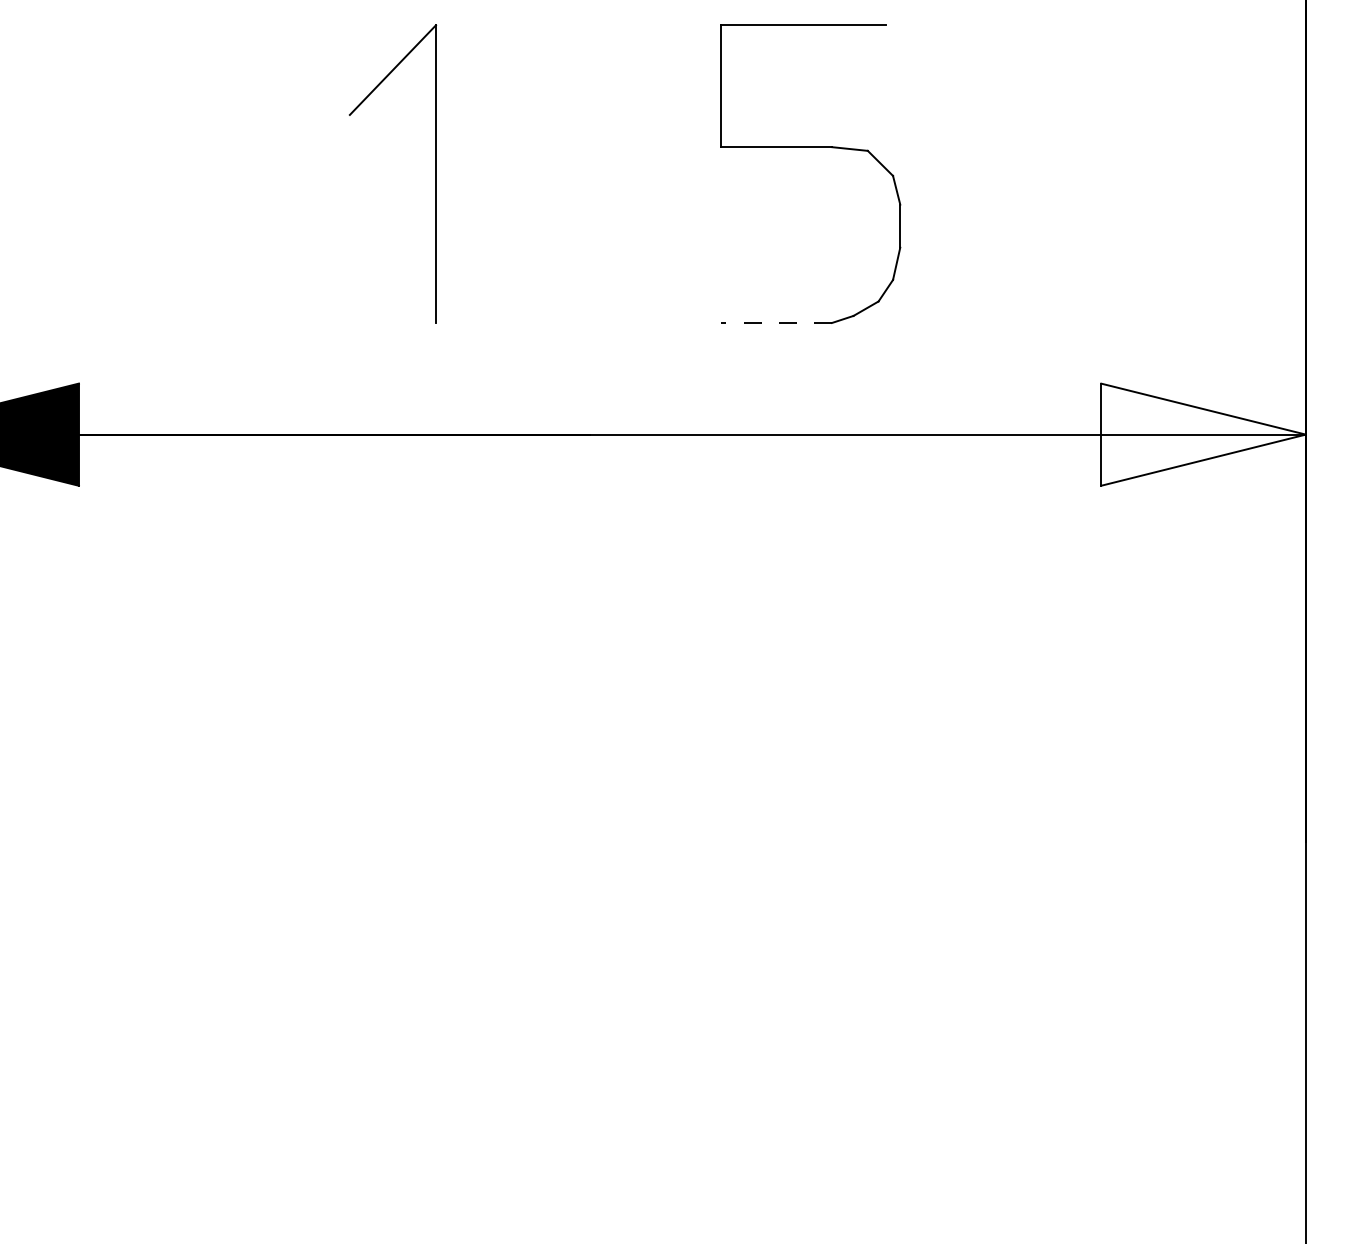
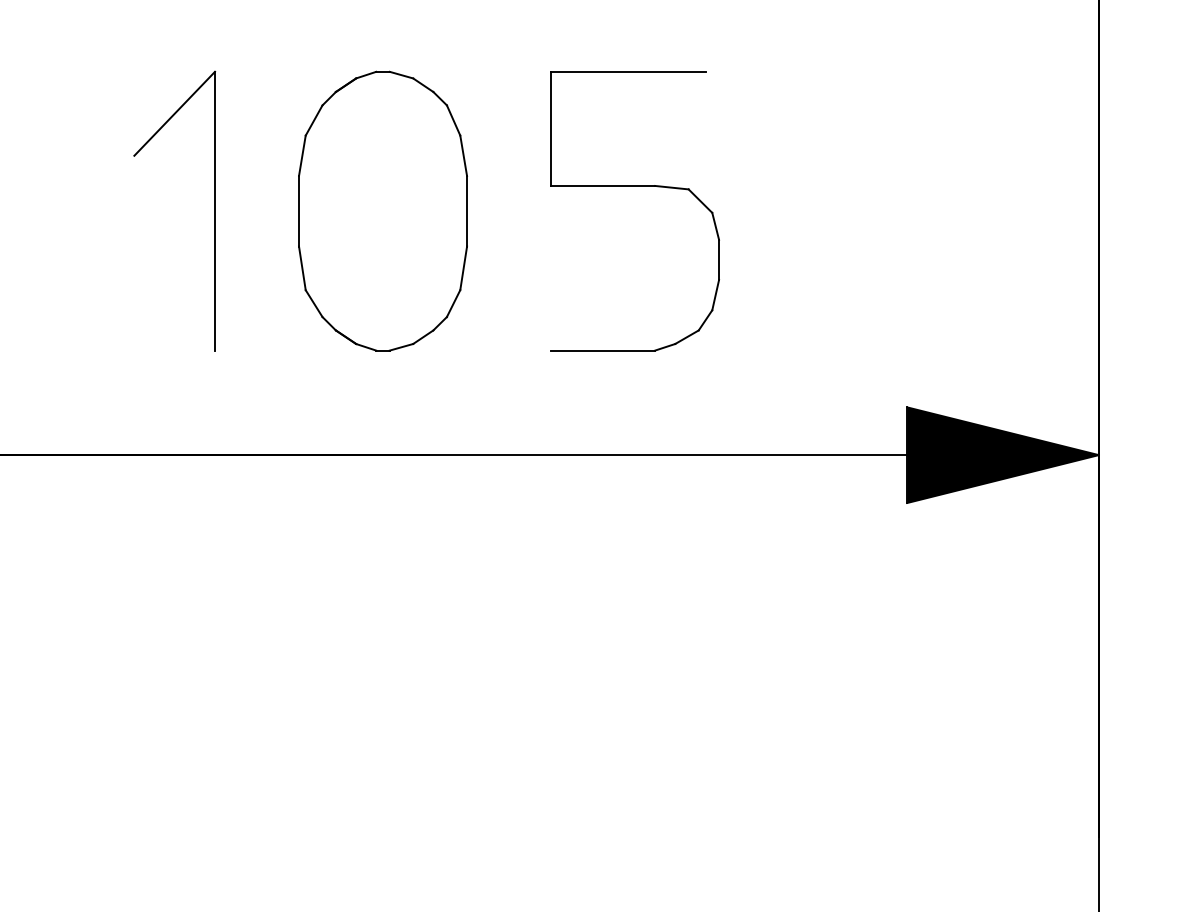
part: (435, 173) -> (214, 210), moved
part: (541, 173) -> (383, 210), added
line: (776, 322) -> (603, 350), dashed -> solid
fill: (1203, 434) -> (1002, 455), added

